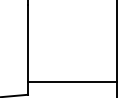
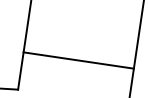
line: (72, 81) -> (79, 60), moved

